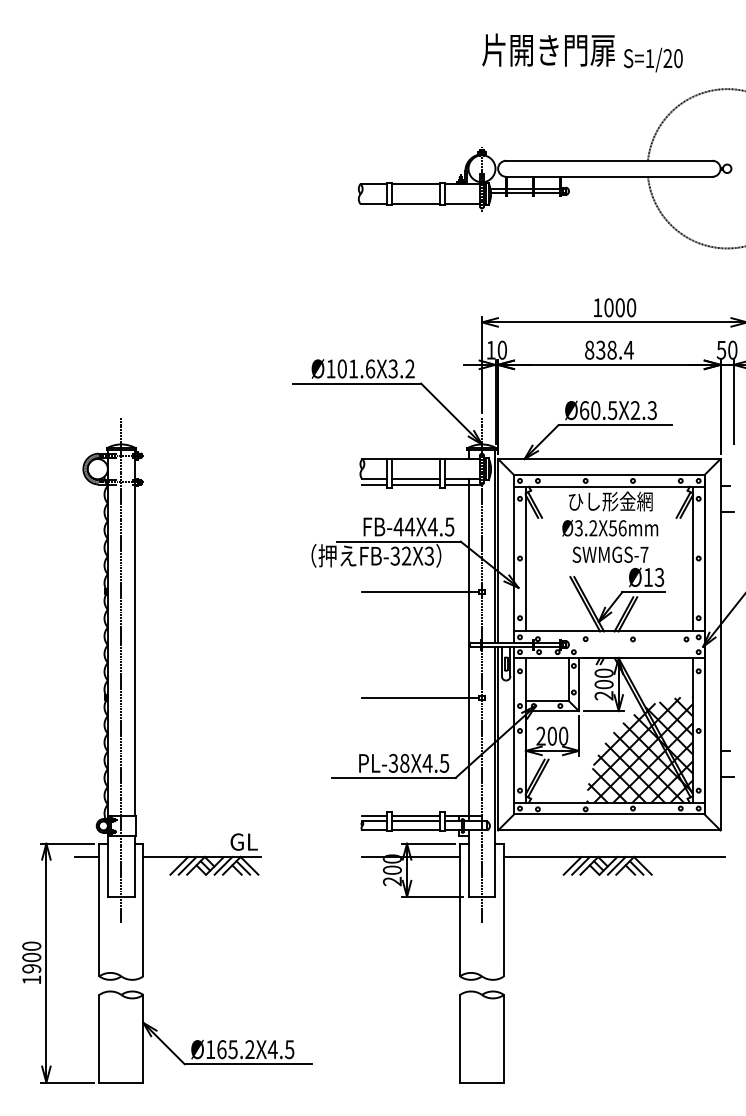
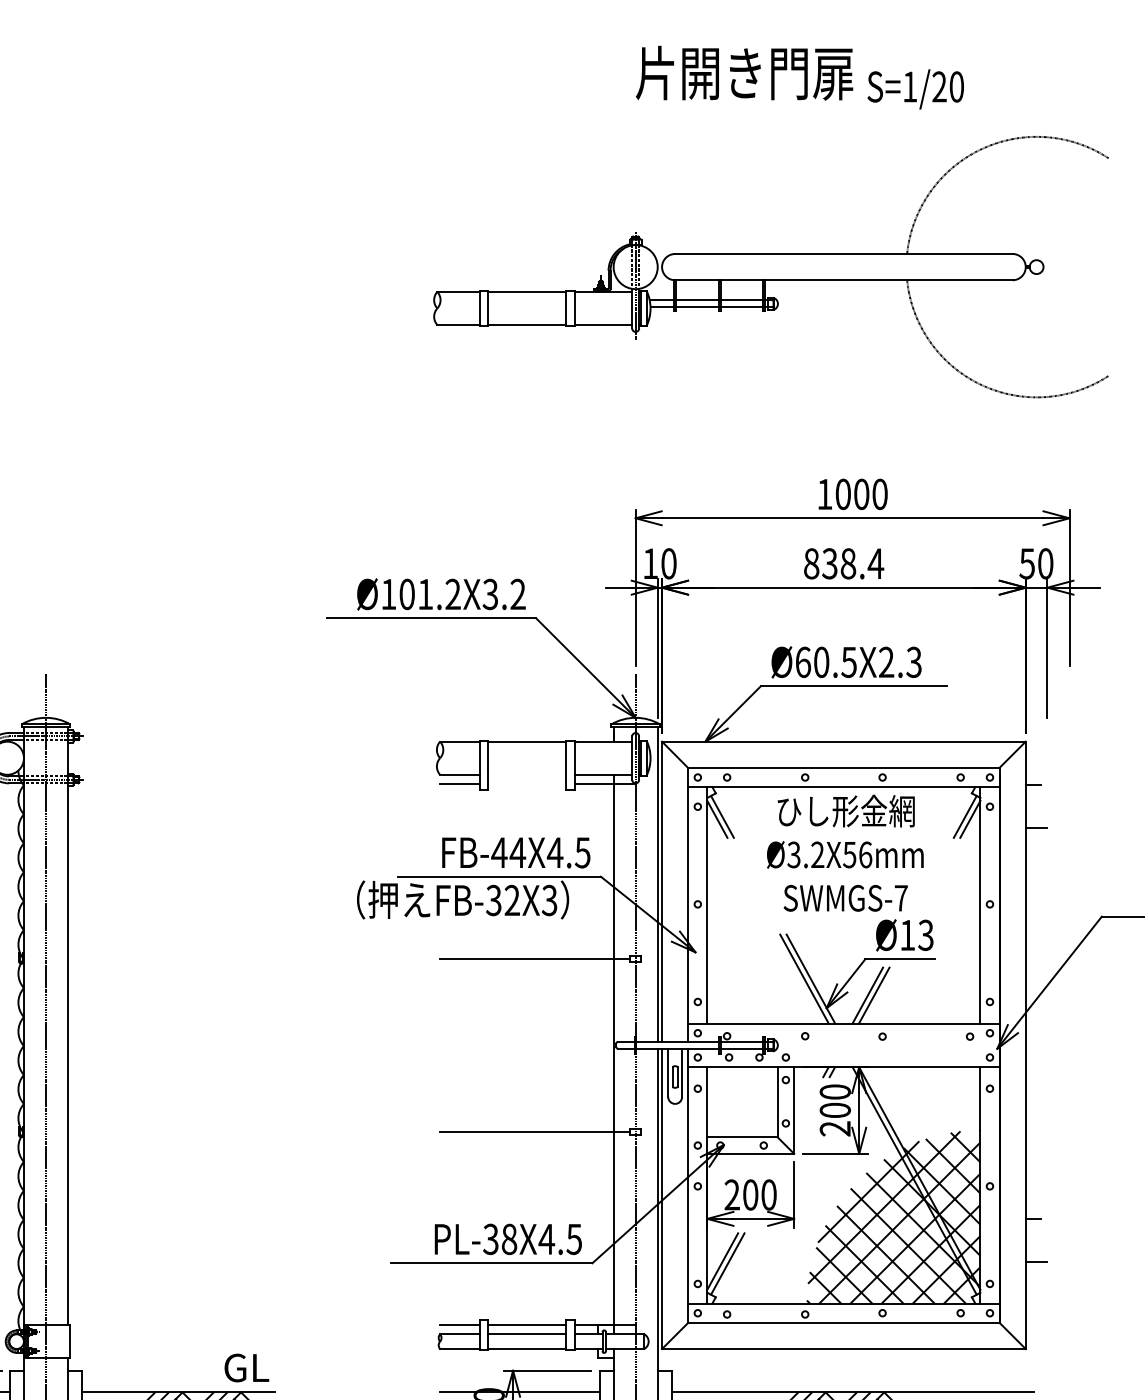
text: (370, 368) -> (453, 593), Ø101.6X3.2 -> Ø101.2X3.2
line: (415, 479) -> (526, 775), removed
line: (415, 485) -> (526, 784), removed

